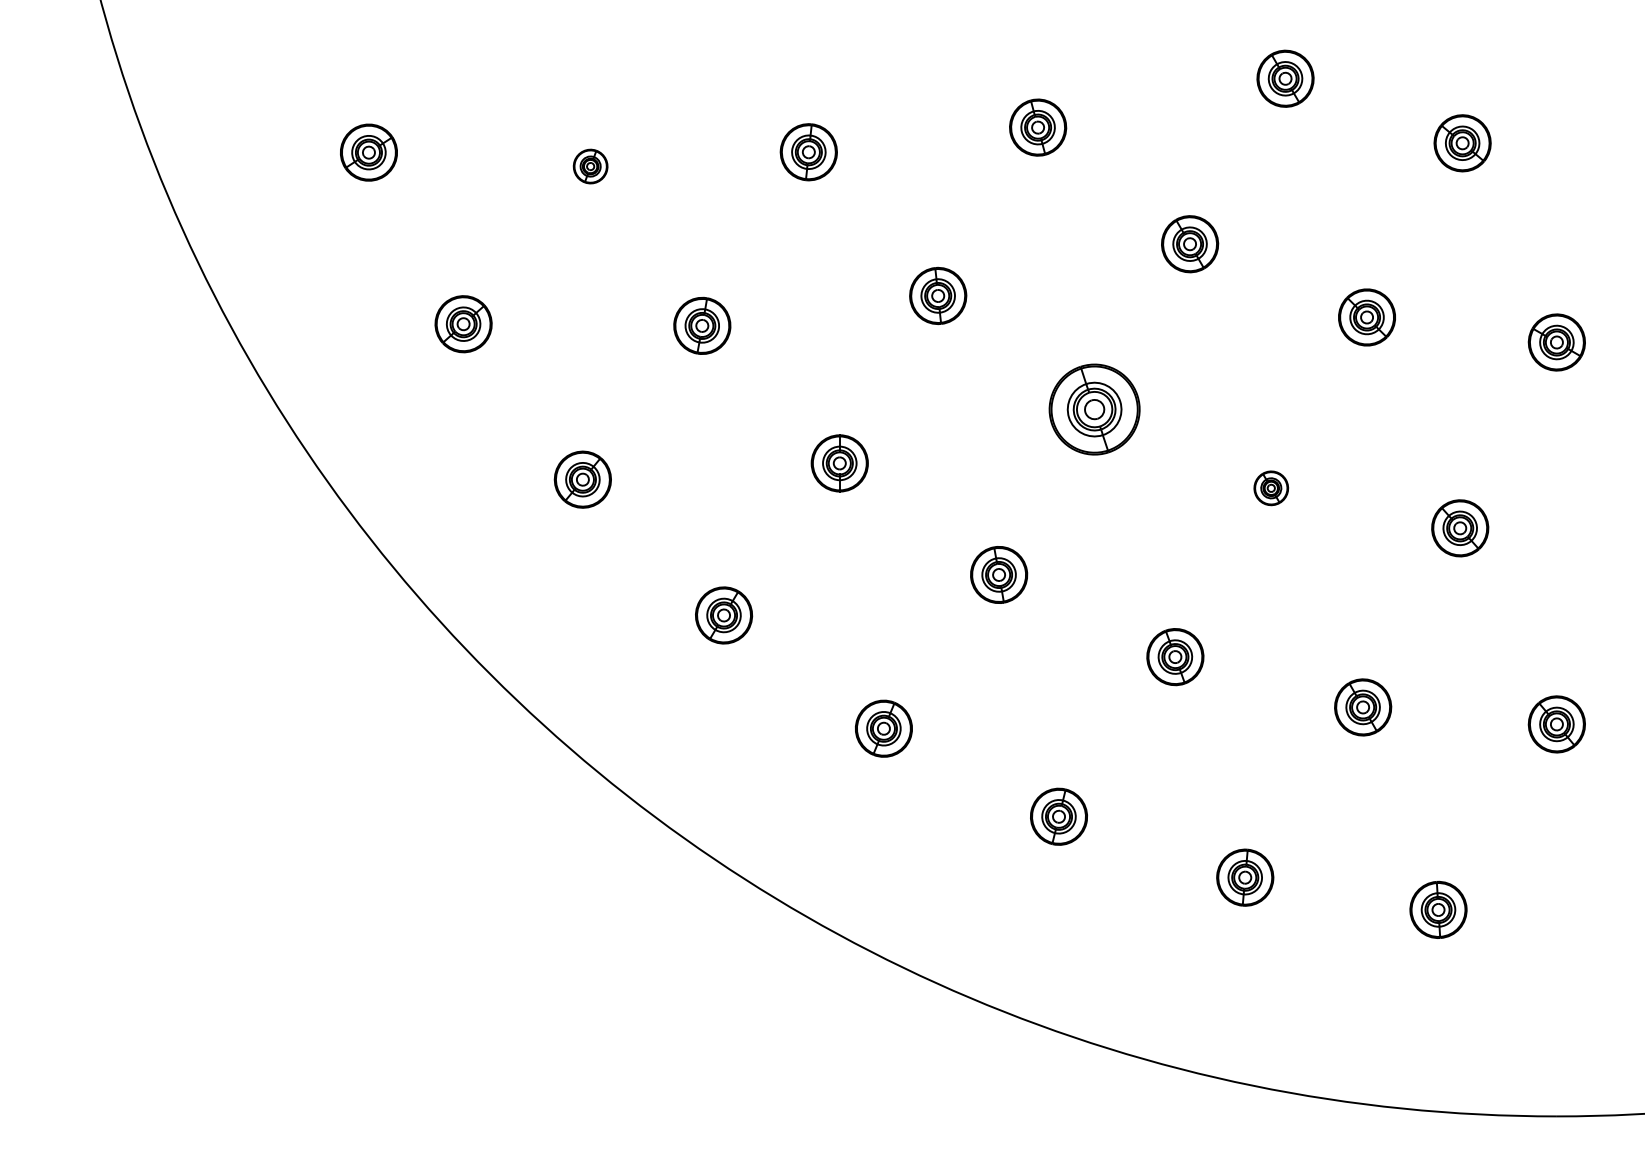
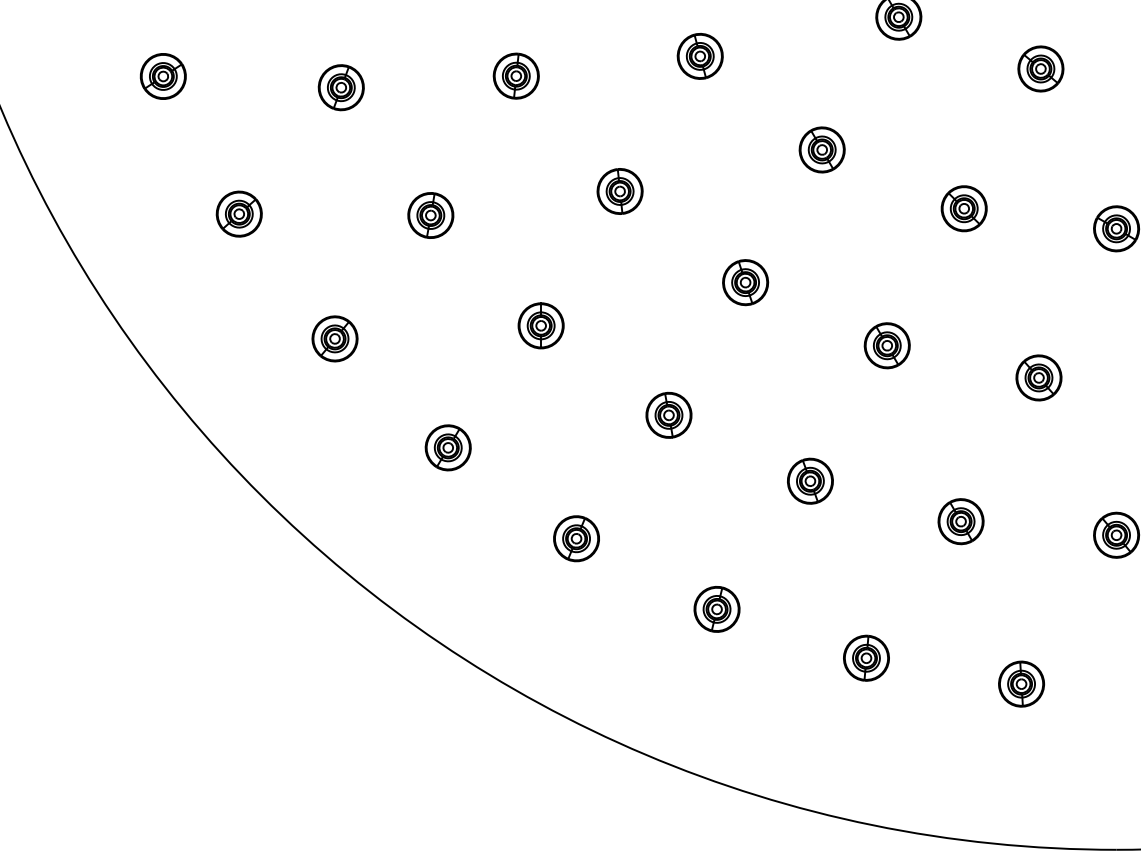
part: (590, 166) -> (341, 87), size x1.67
part: (1094, 409) -> (745, 282), size x0.62
part: (1271, 488) -> (887, 345), size x1.67

